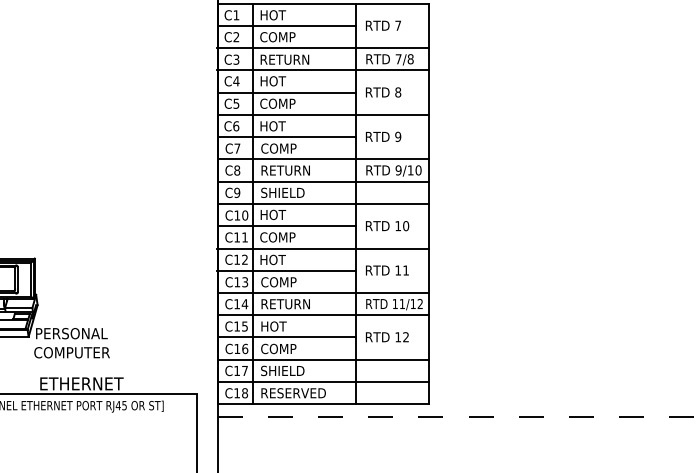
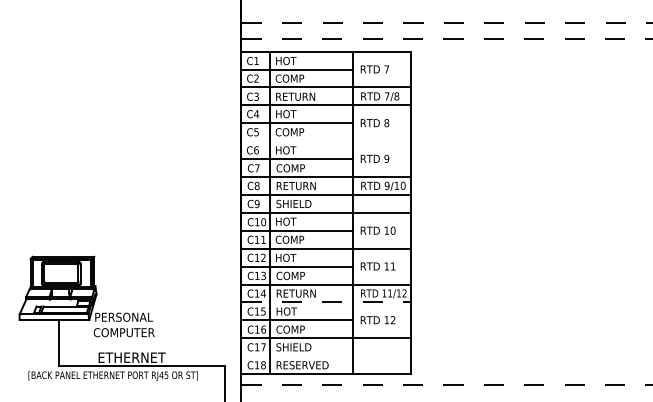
line: (323, 115) -> (326, 141), removed
line: (323, 315) -> (326, 302), solid -> dashed
line: (323, 382) -> (326, 356), removed

